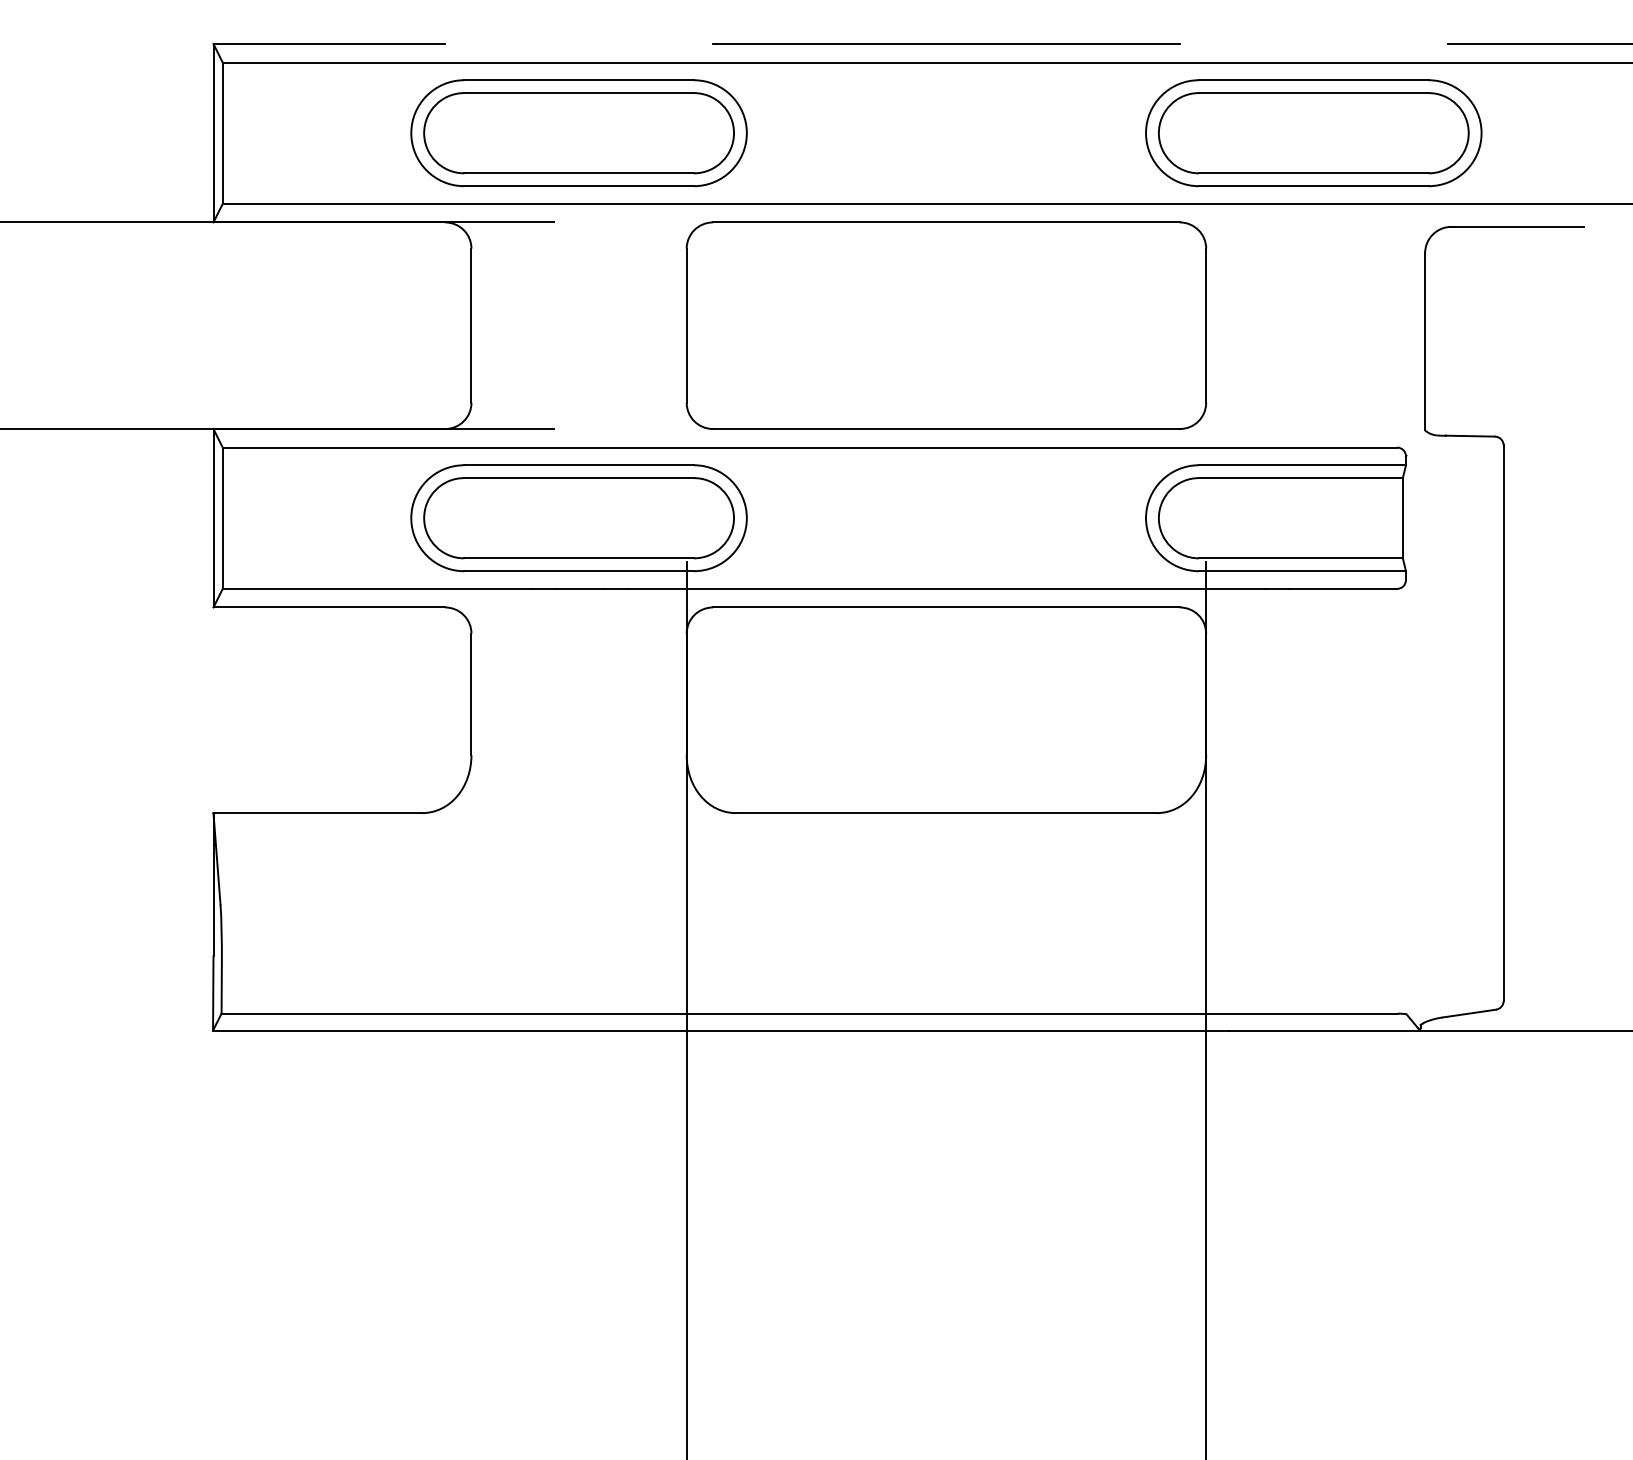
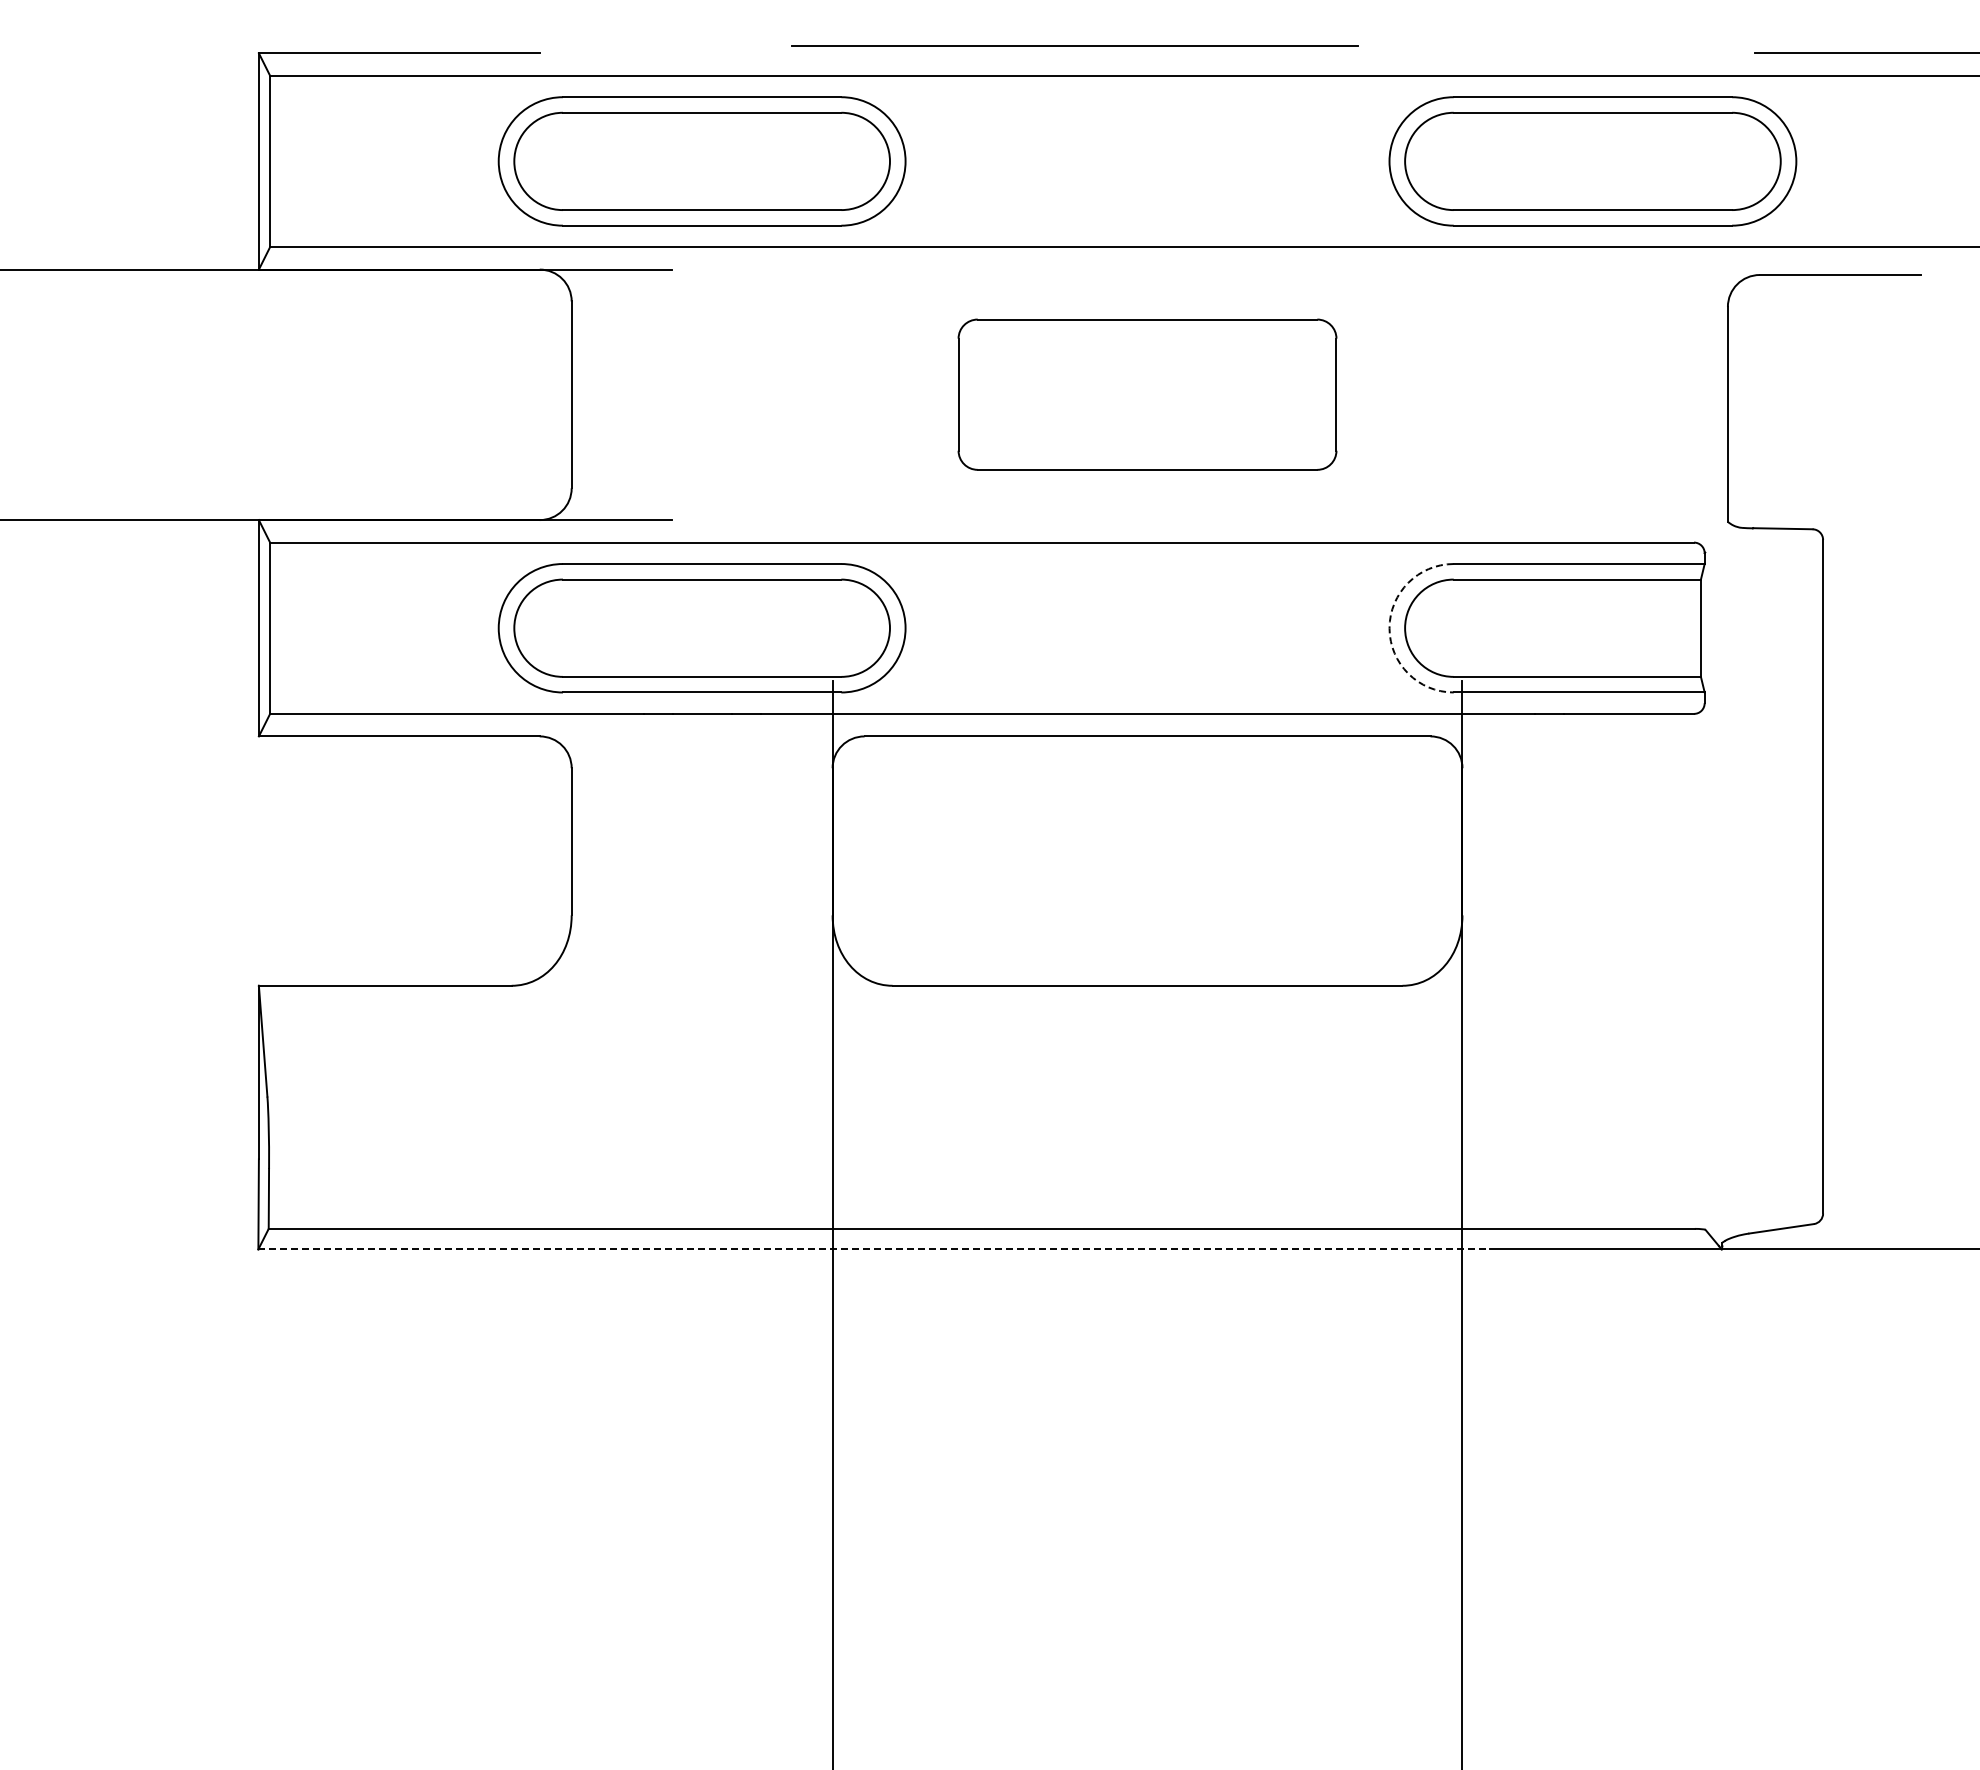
line: (946, 43) -> (1074, 45), moved
part: (946, 325) -> (1147, 394), size x0.6
arc: (1146, 518) -> (1389, 628), solid -> dashed
line: (721, 1030) -> (874, 1249), solid -> dashed

